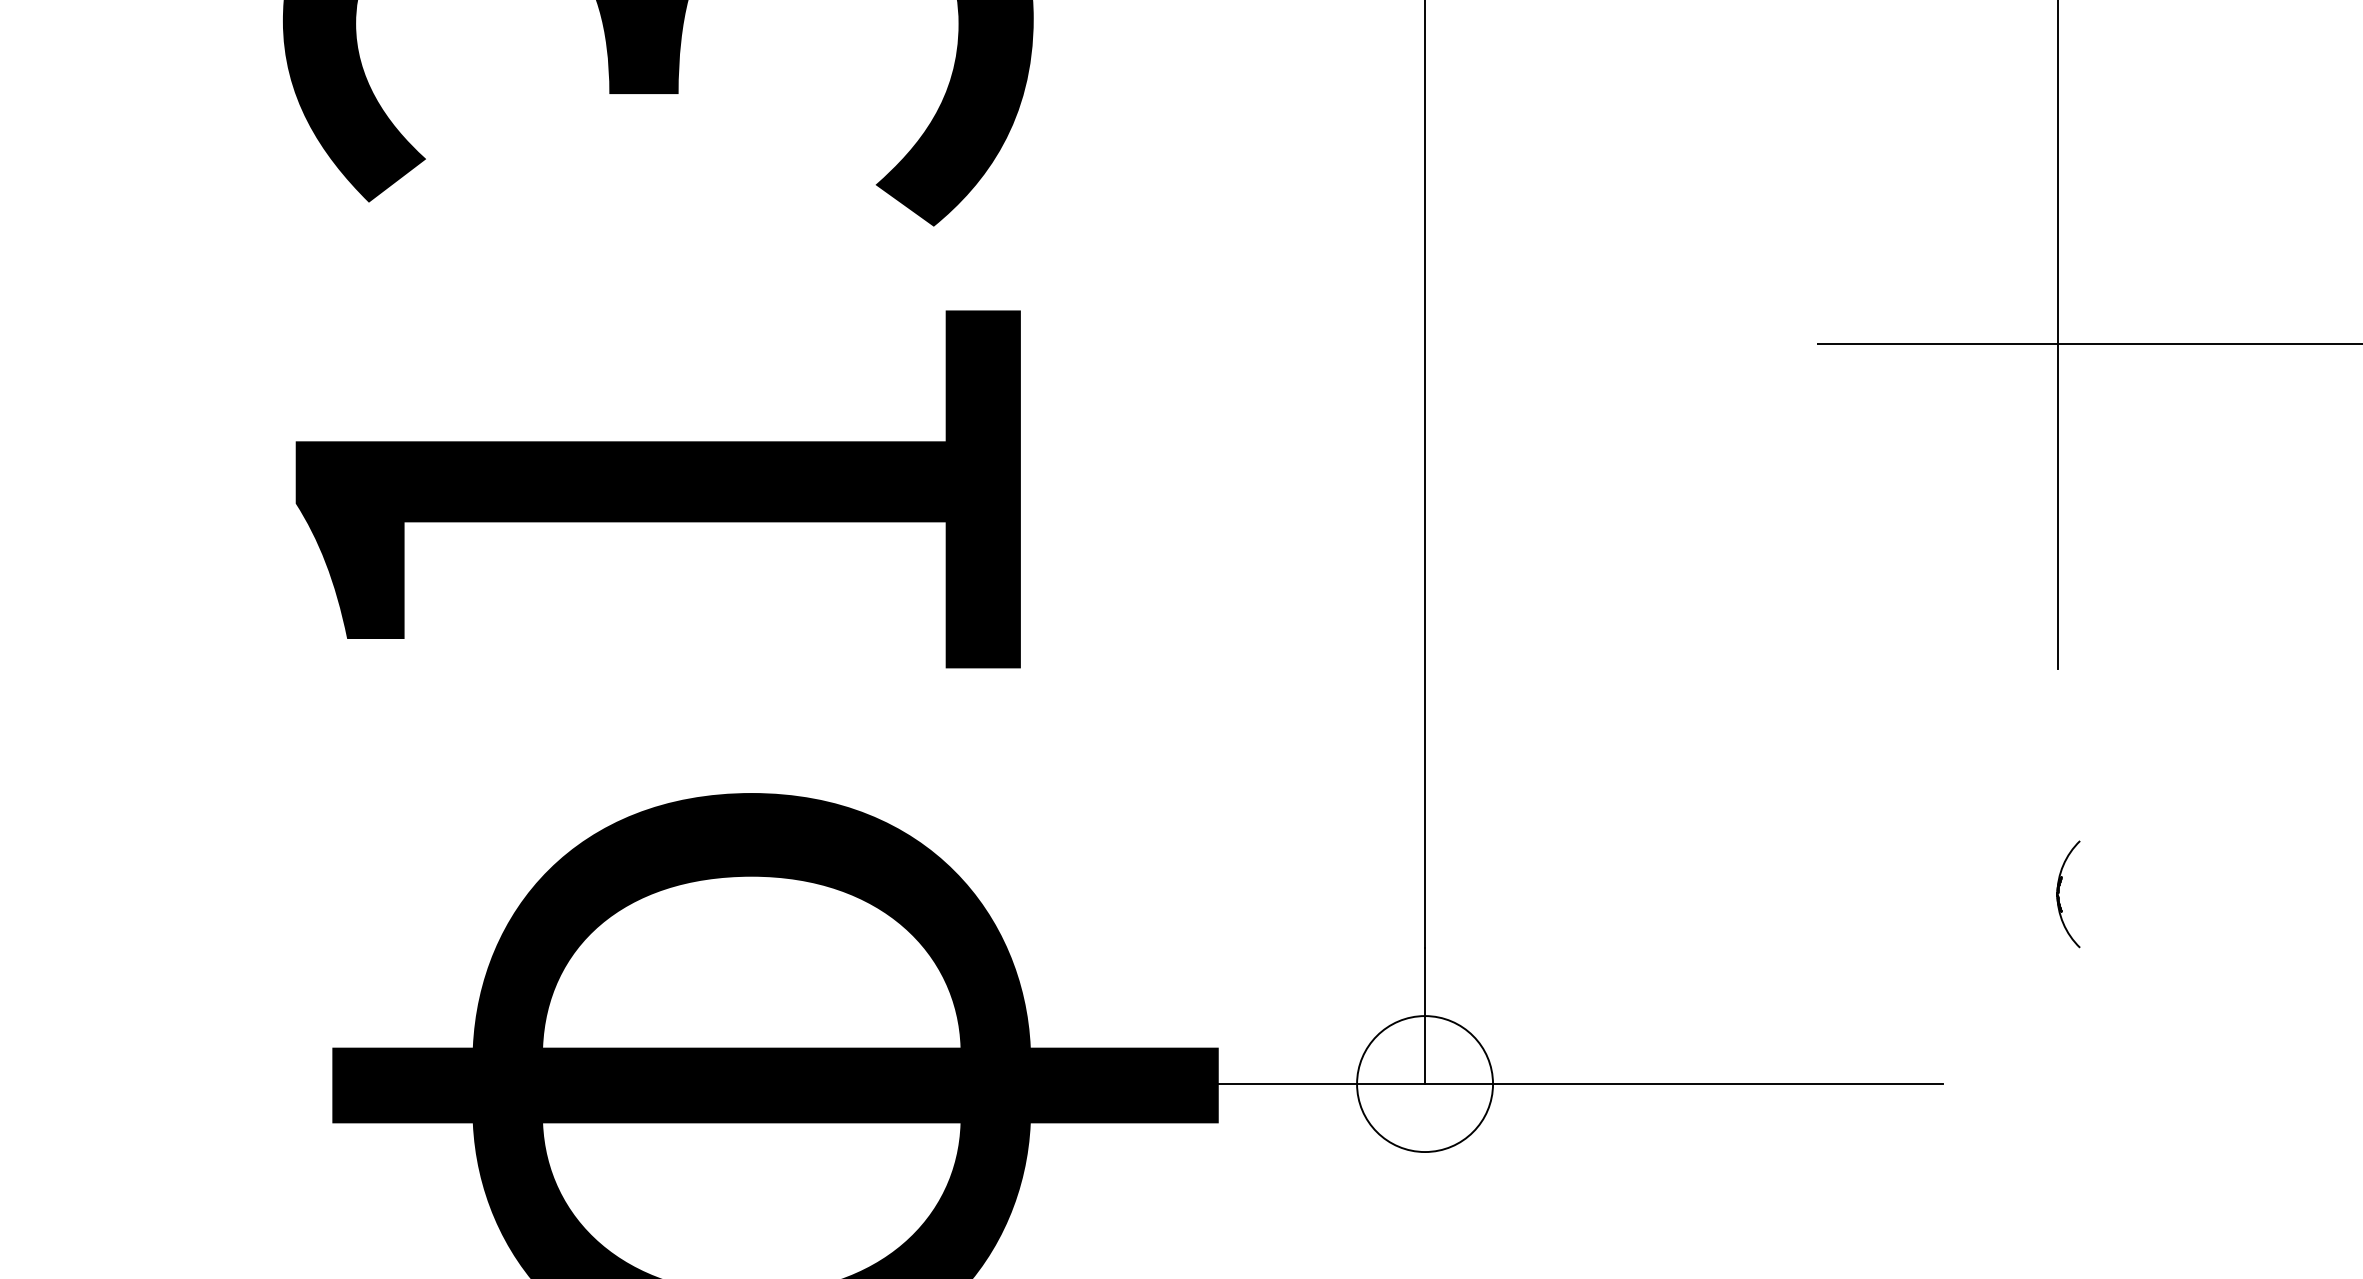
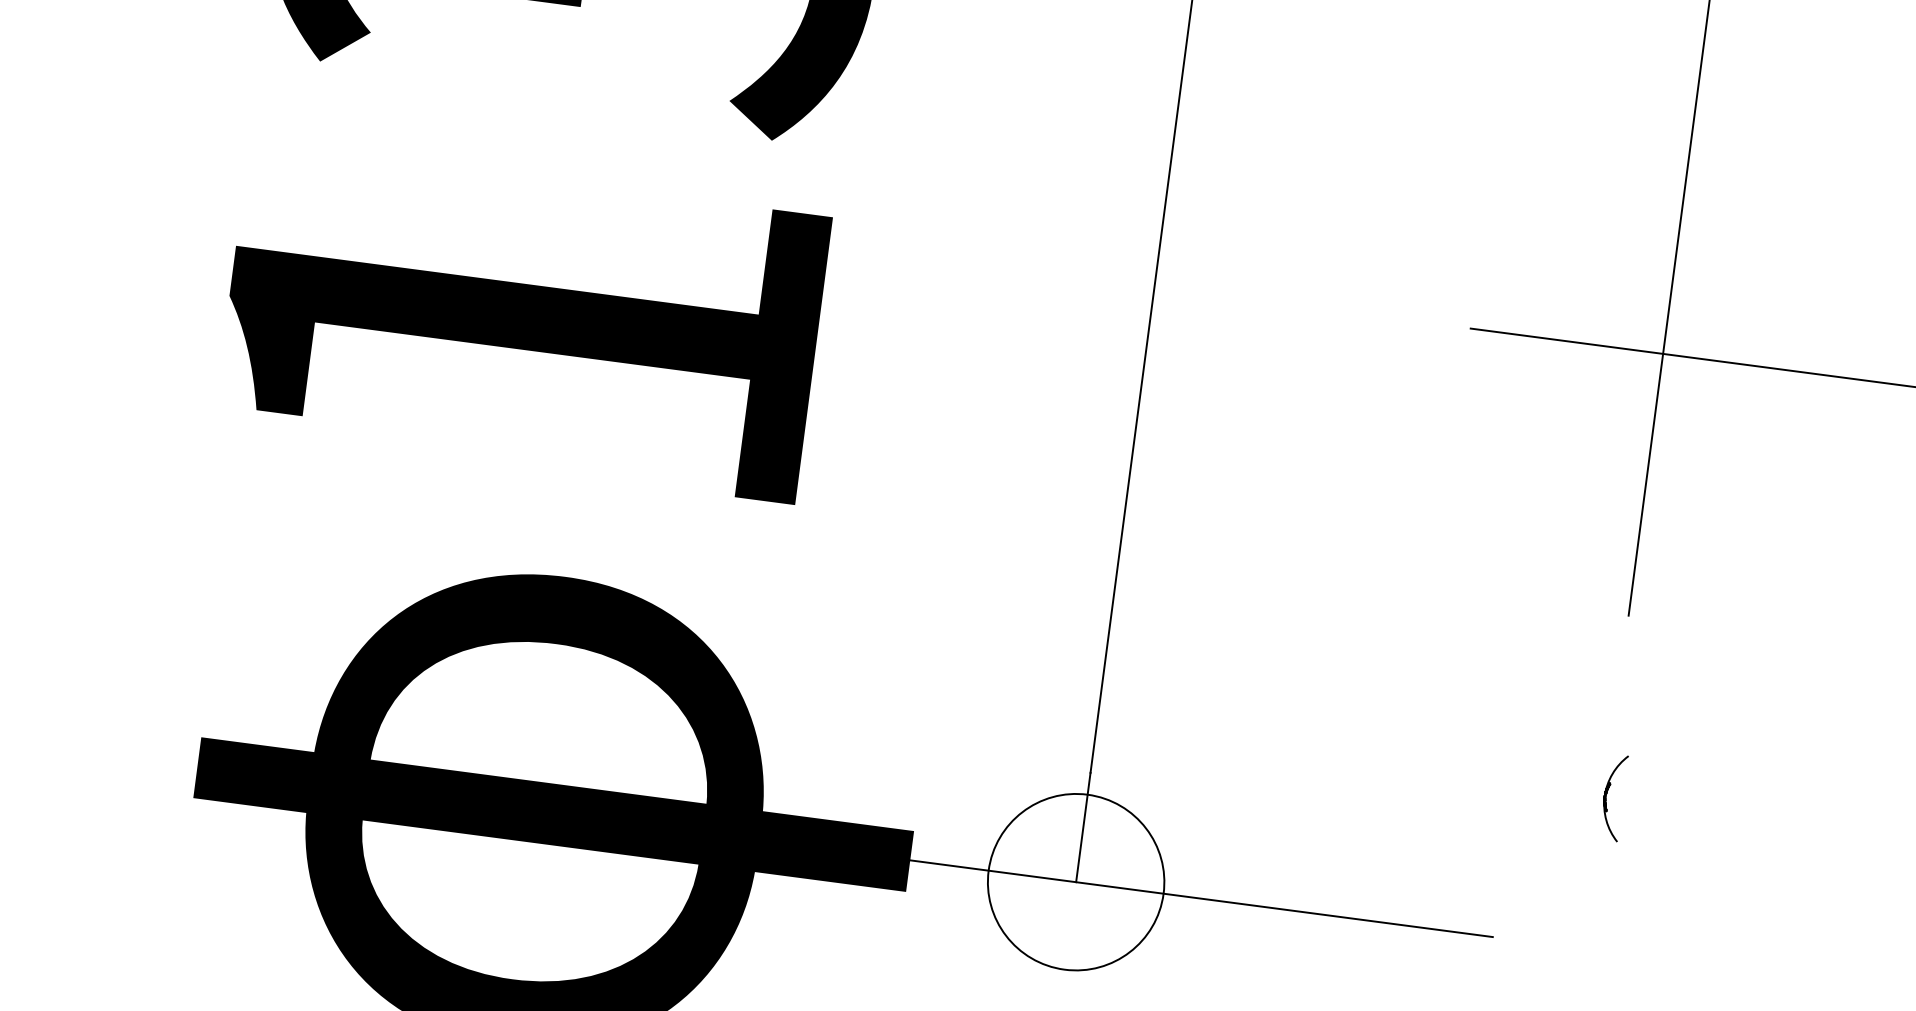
circle: (1425, 1084) -> (1076, 882), size x1.6

